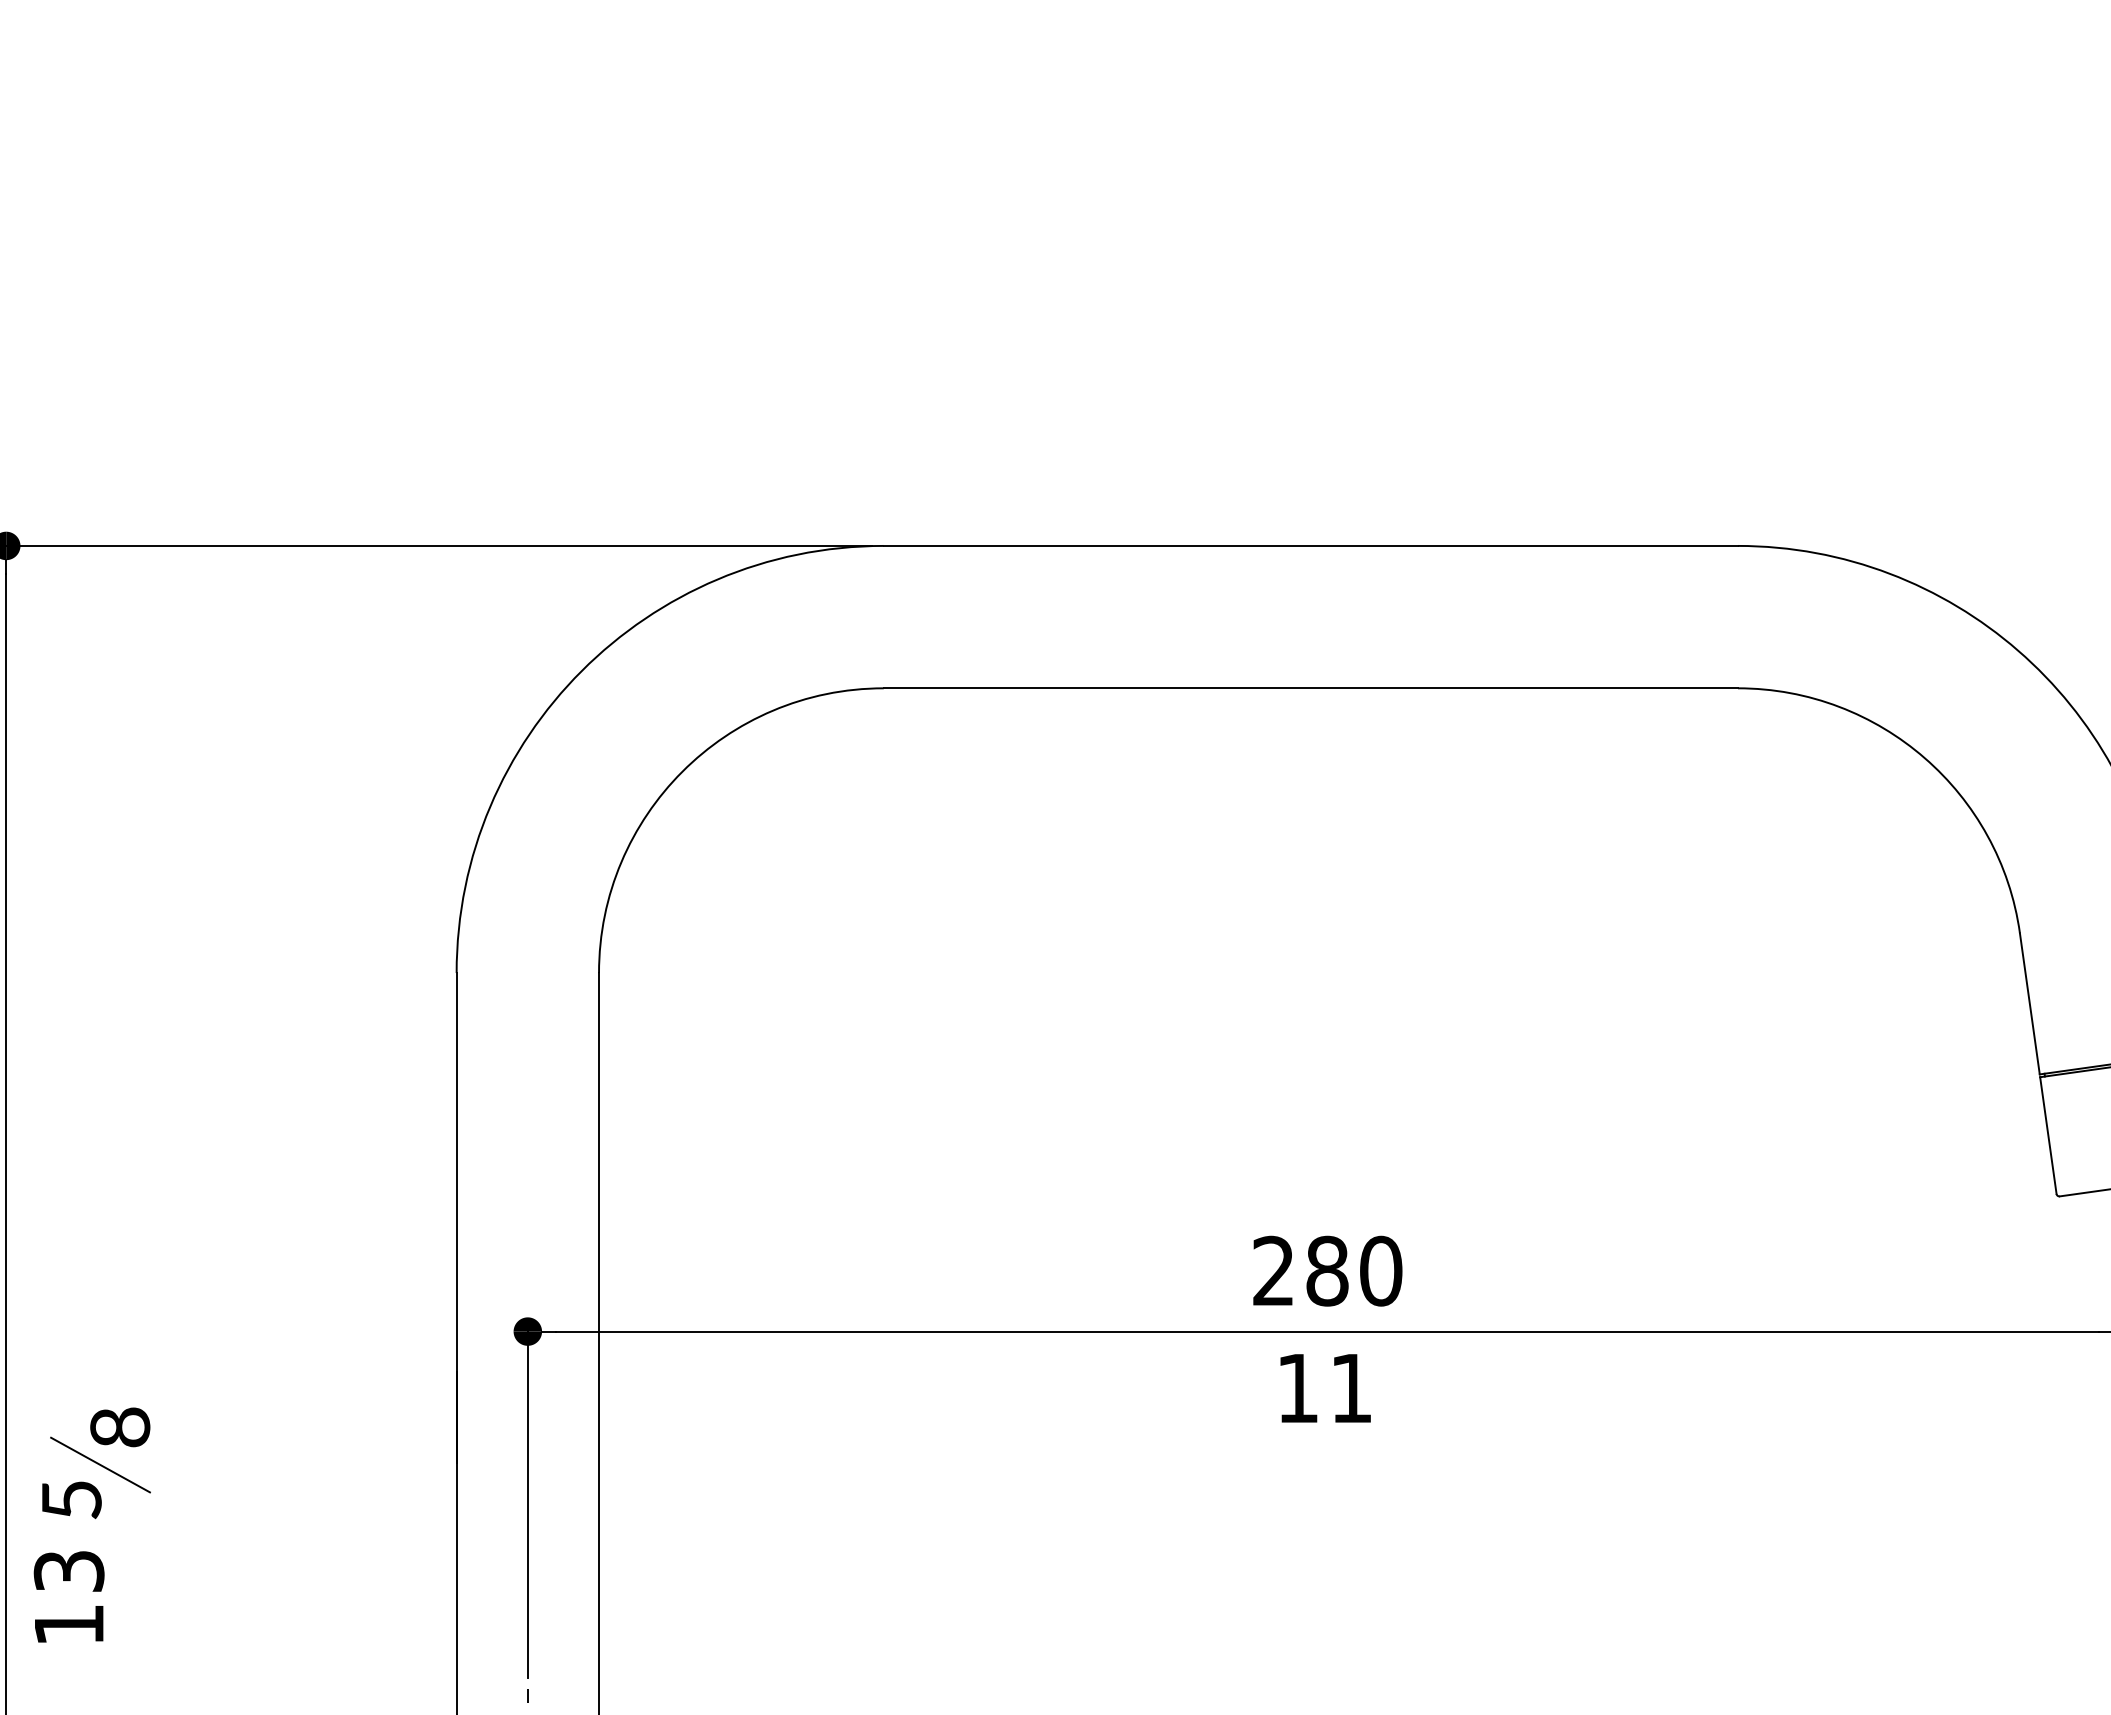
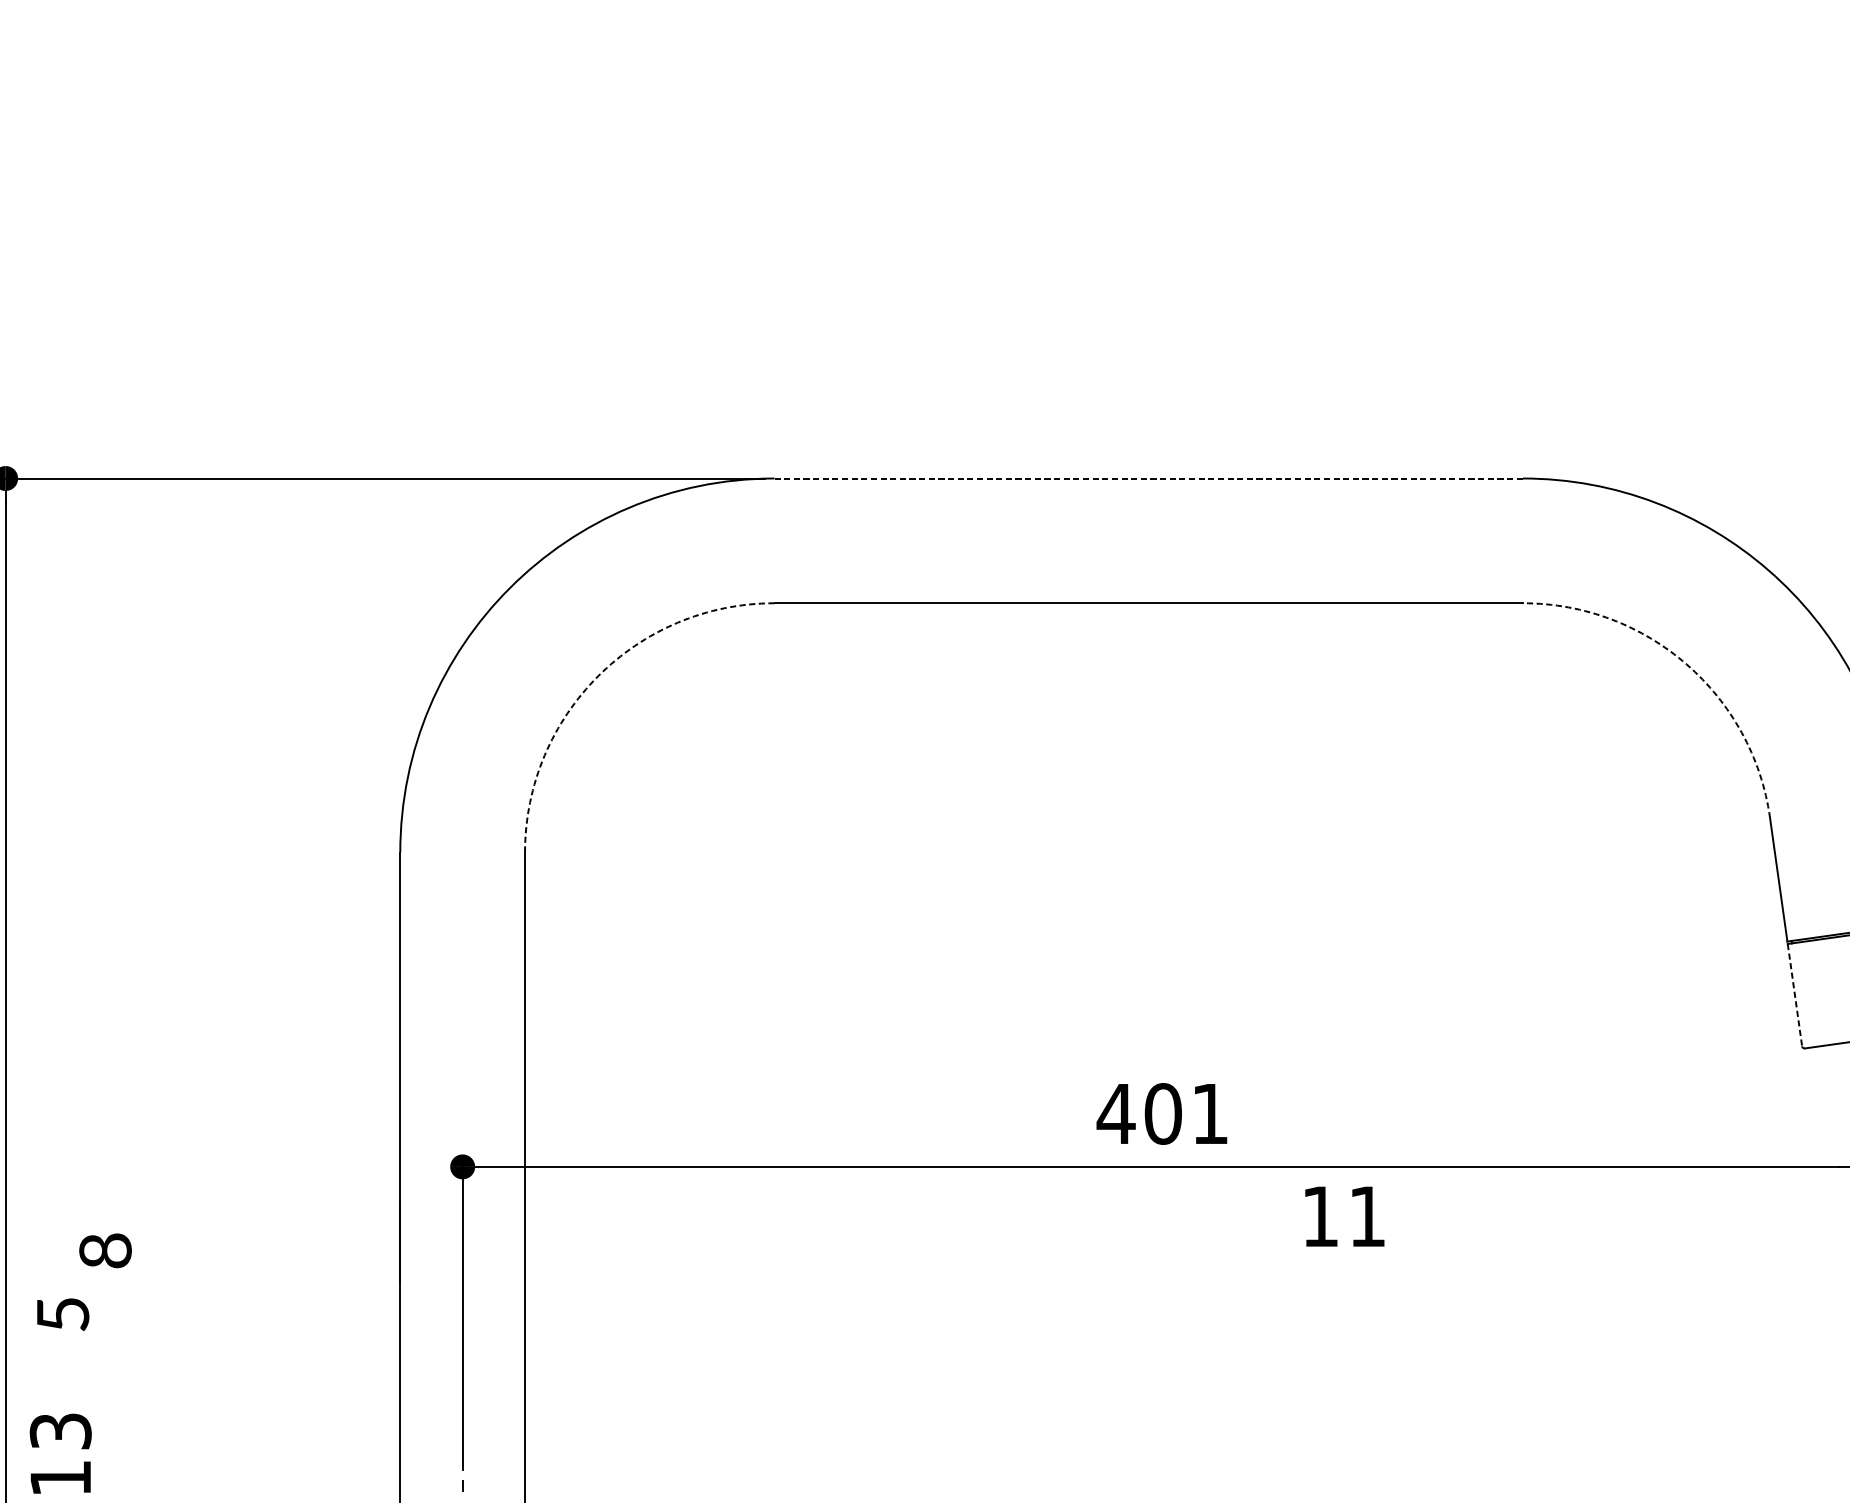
line: (1311, 545) -> (1149, 478), solid -> dashed
arc: (1924, 758) -> (1686, 664), solid -> dashed
arc: (682, 771) -> (598, 676), solid -> dashed
line: (2048, 1135) -> (1795, 995), solid -> dashed
text: (1326, 1270) -> (1162, 1113), 280 -> 401
text: (1325, 1388) -> (1344, 1216), moved
line: (100, 1464) -> (88, 1283), removed
text: (68, 1596) -> (60, 1453), moved

